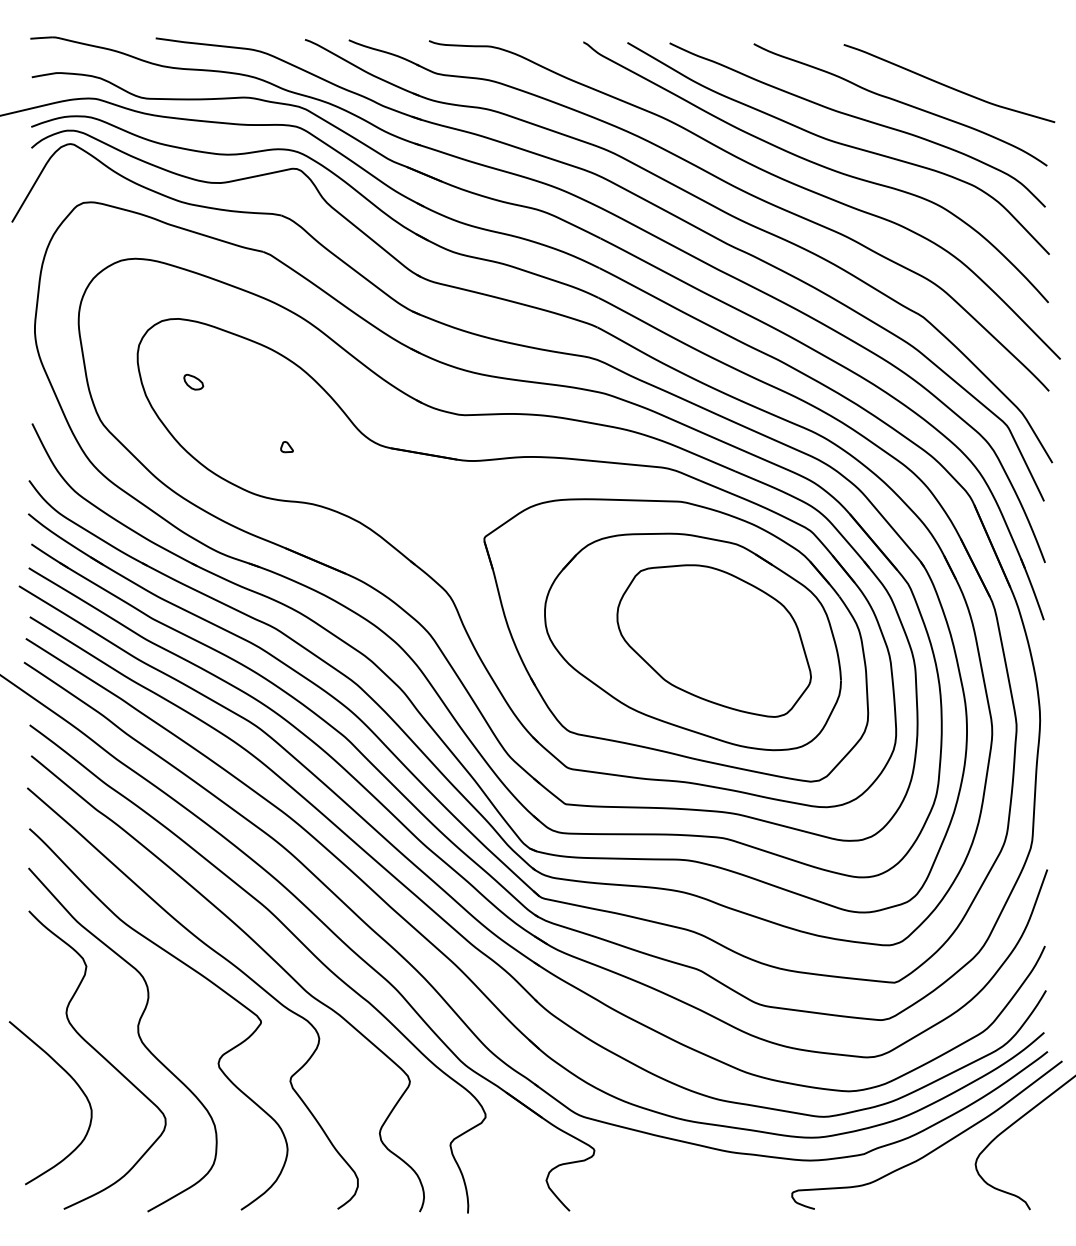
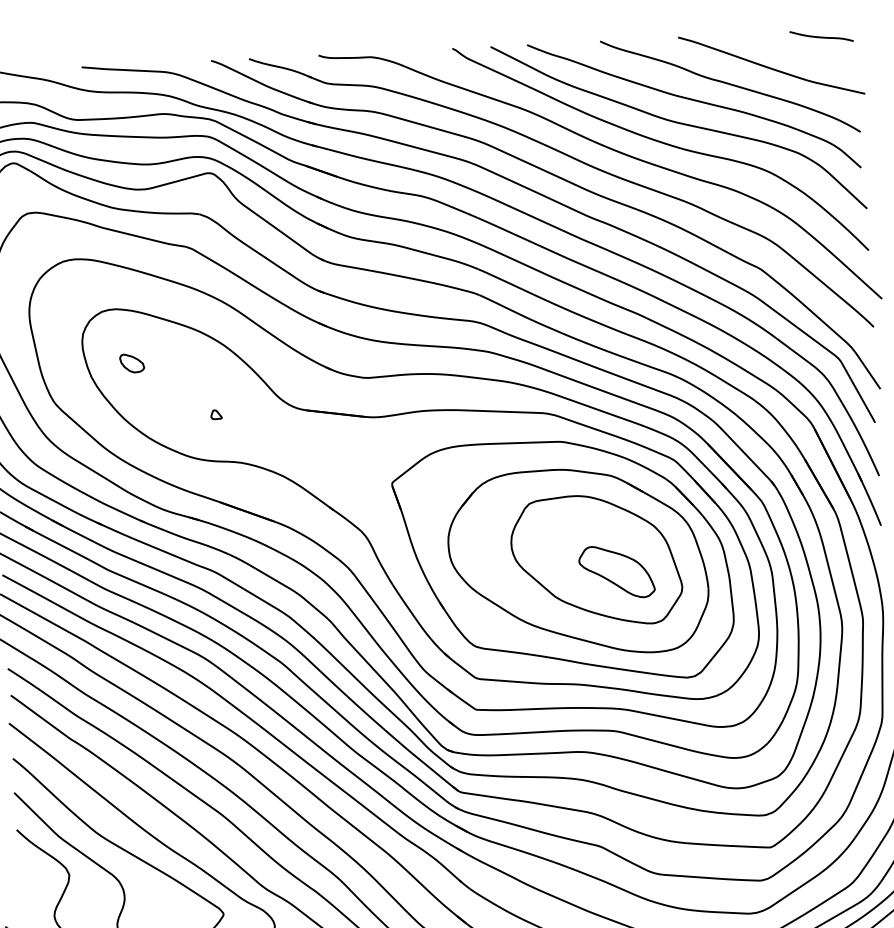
curve: (1008, 53) -> (821, 36), added
part: (193, 381) -> (132, 362), size x1.43
part: (736, 655) -> (616, 572), added

